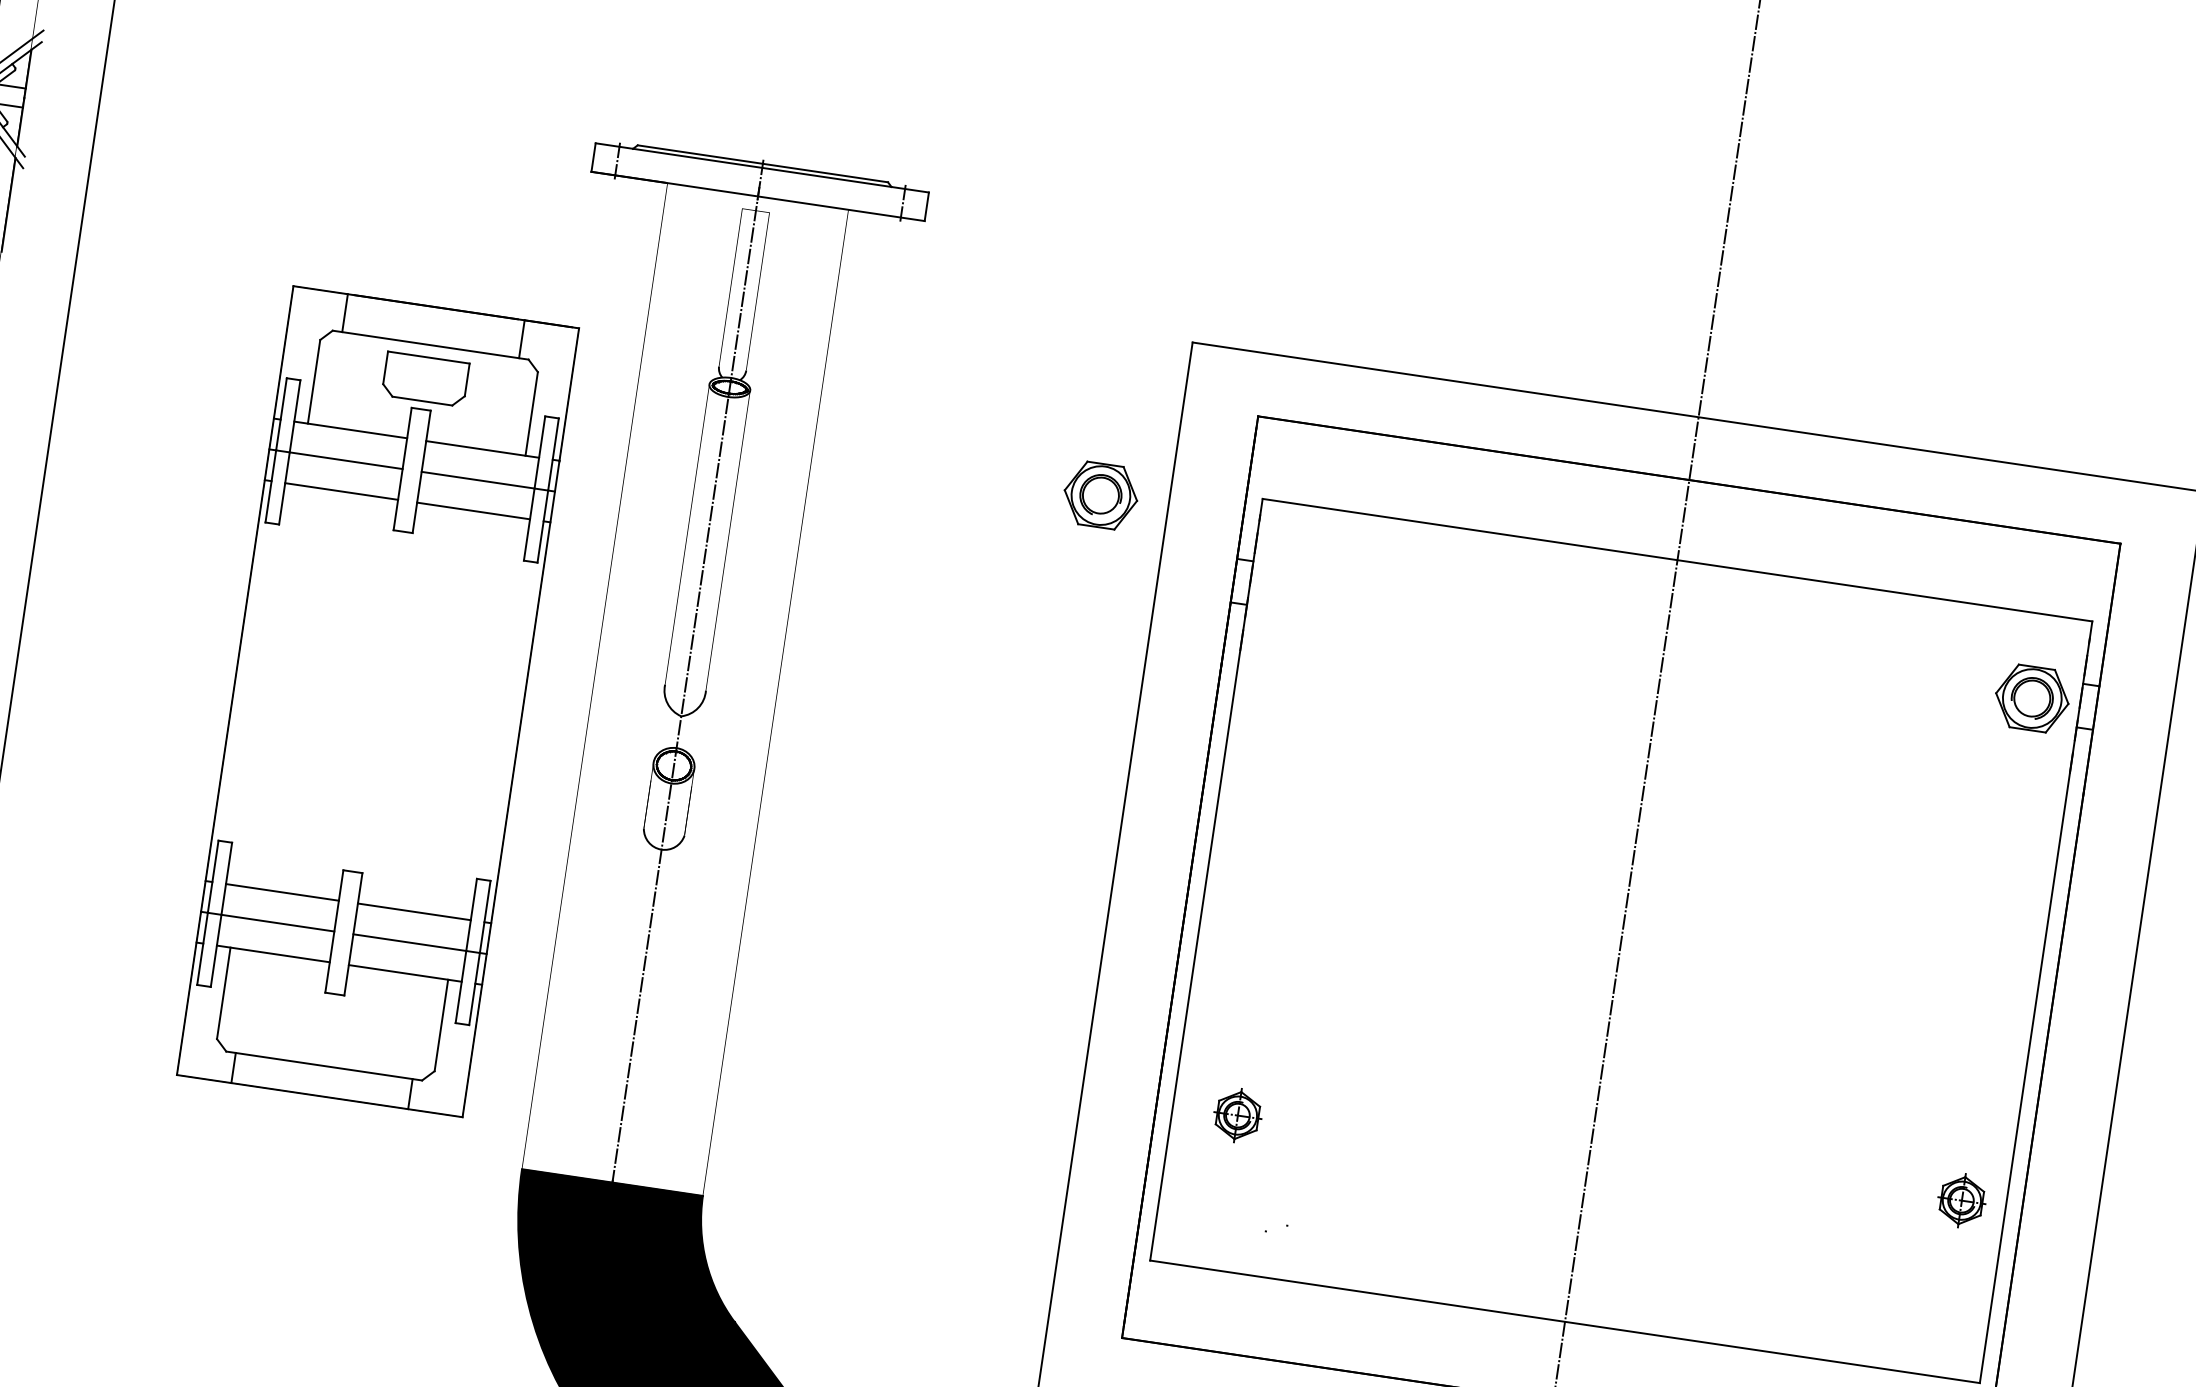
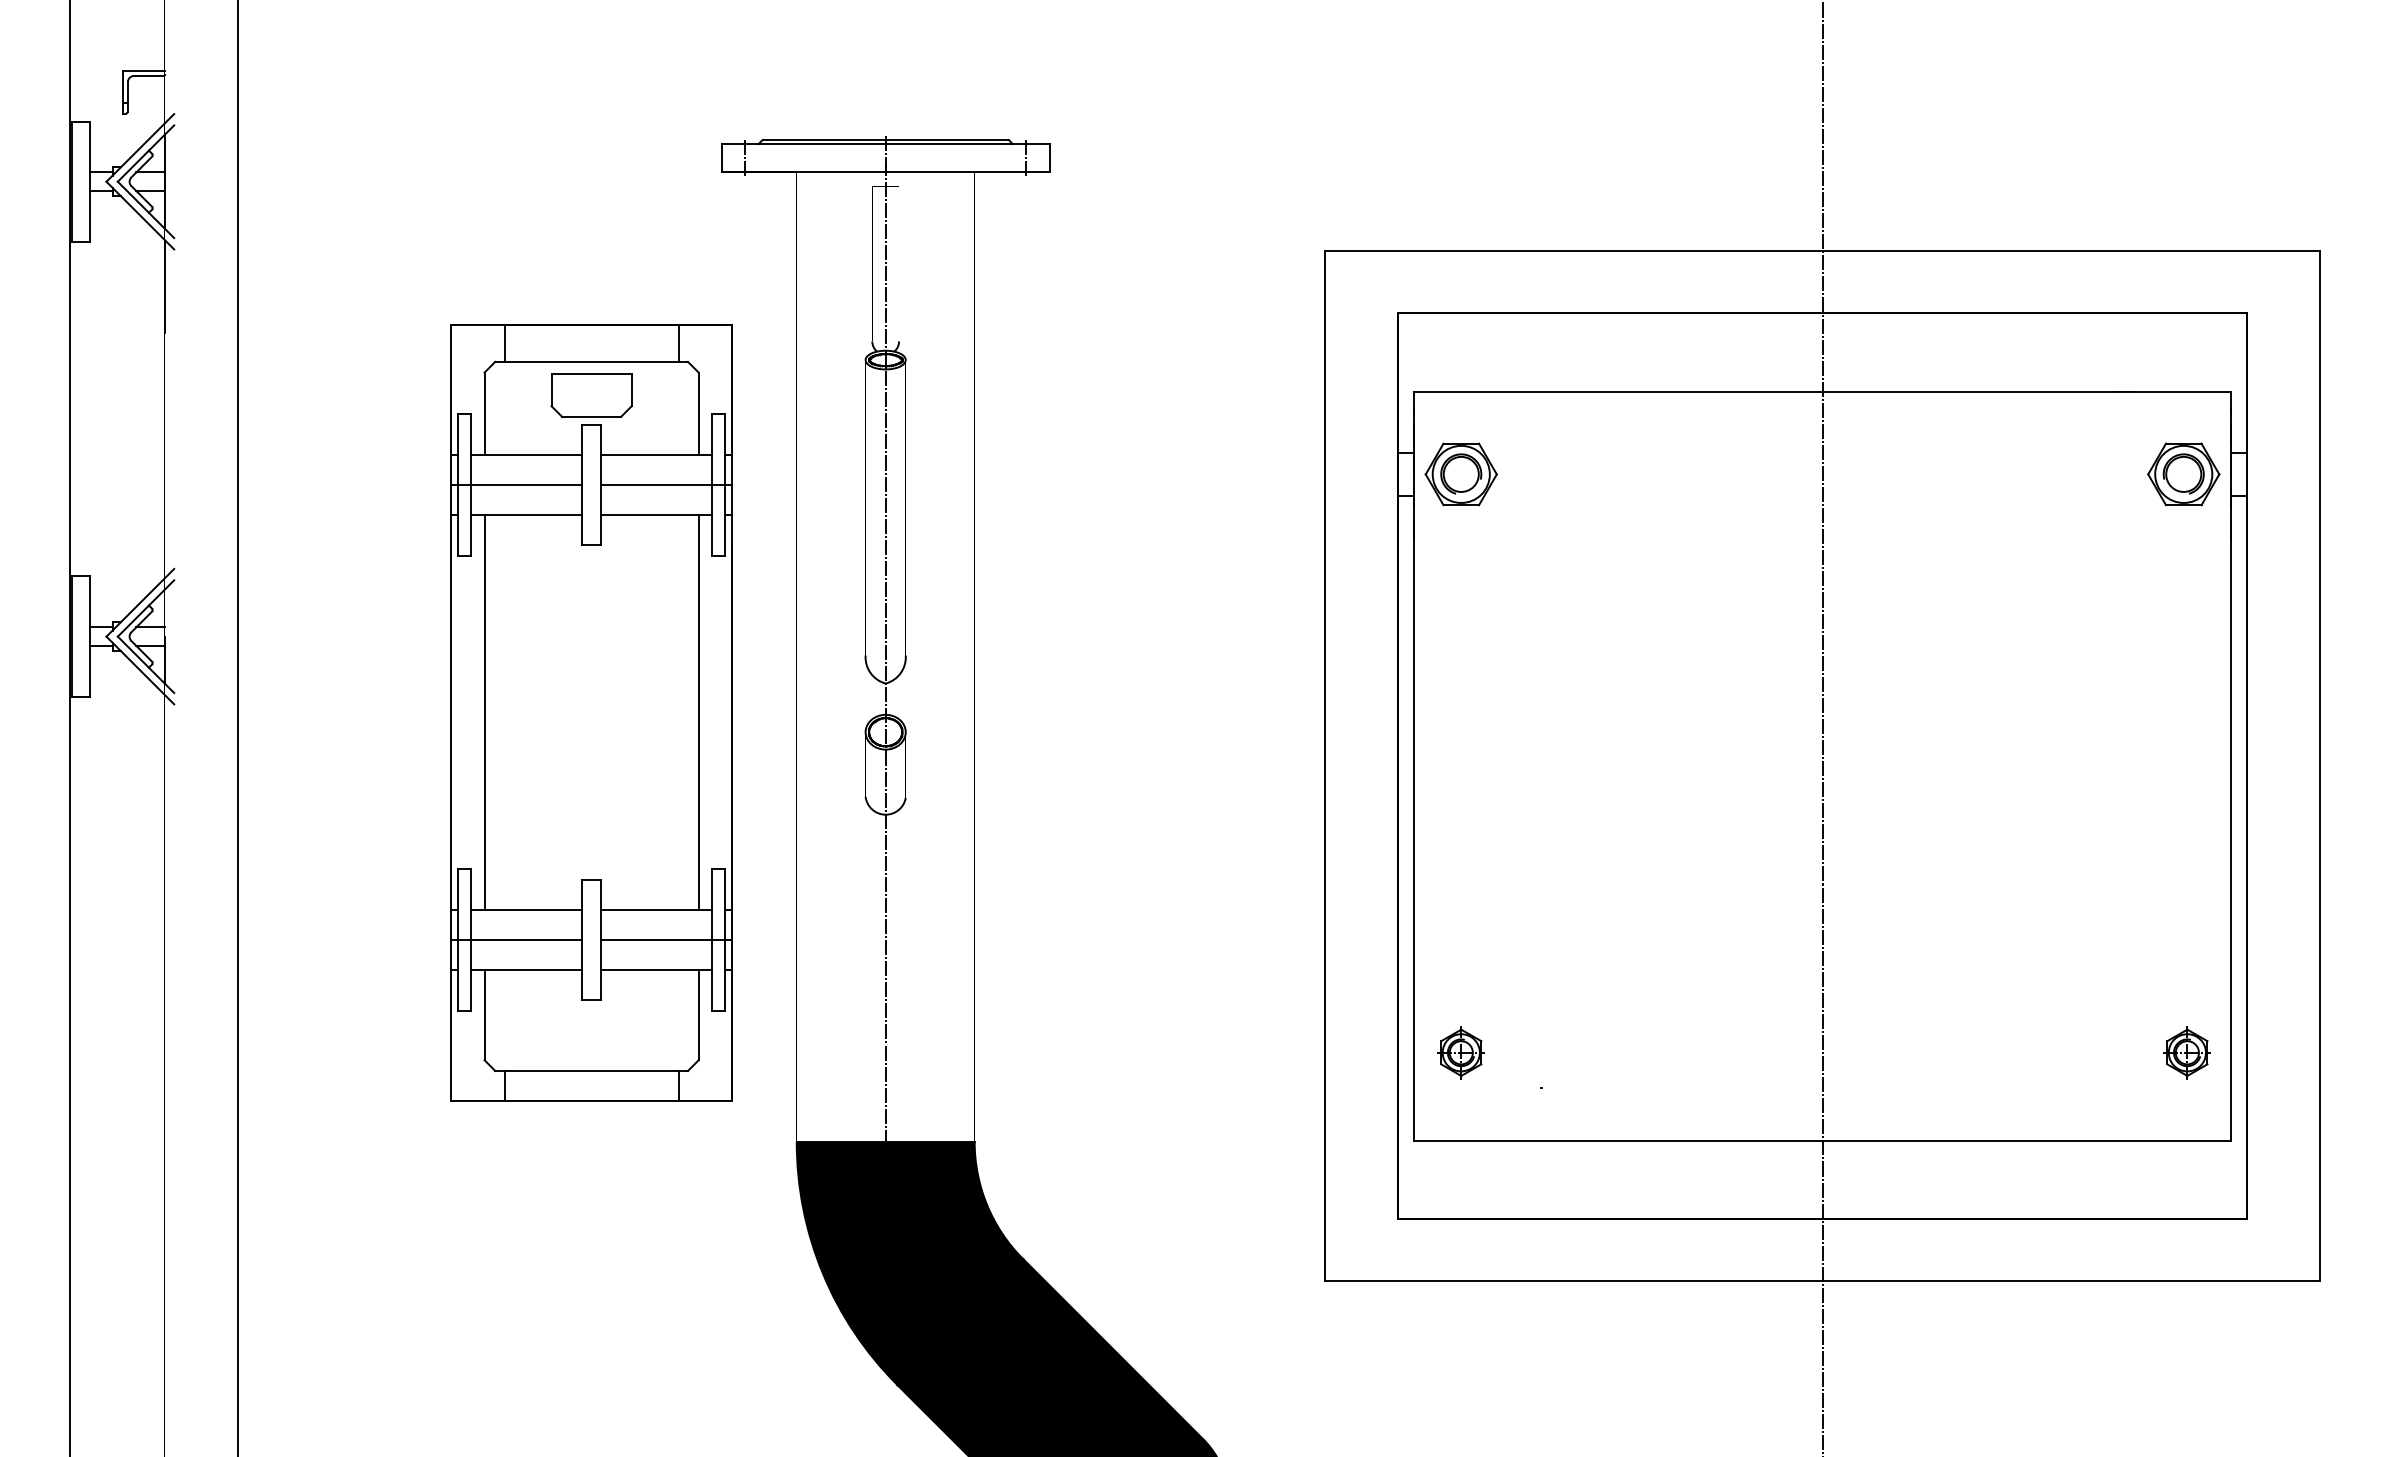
part: (1100, 495) -> (1460, 474), moved
line: (269, 685) -> (484, 712), added
line: (486, 717) -> (698, 712), added
part: (1237, 1115) -> (1460, 1052), moved
part: (1961, 1200) -> (2186, 1052), moved

